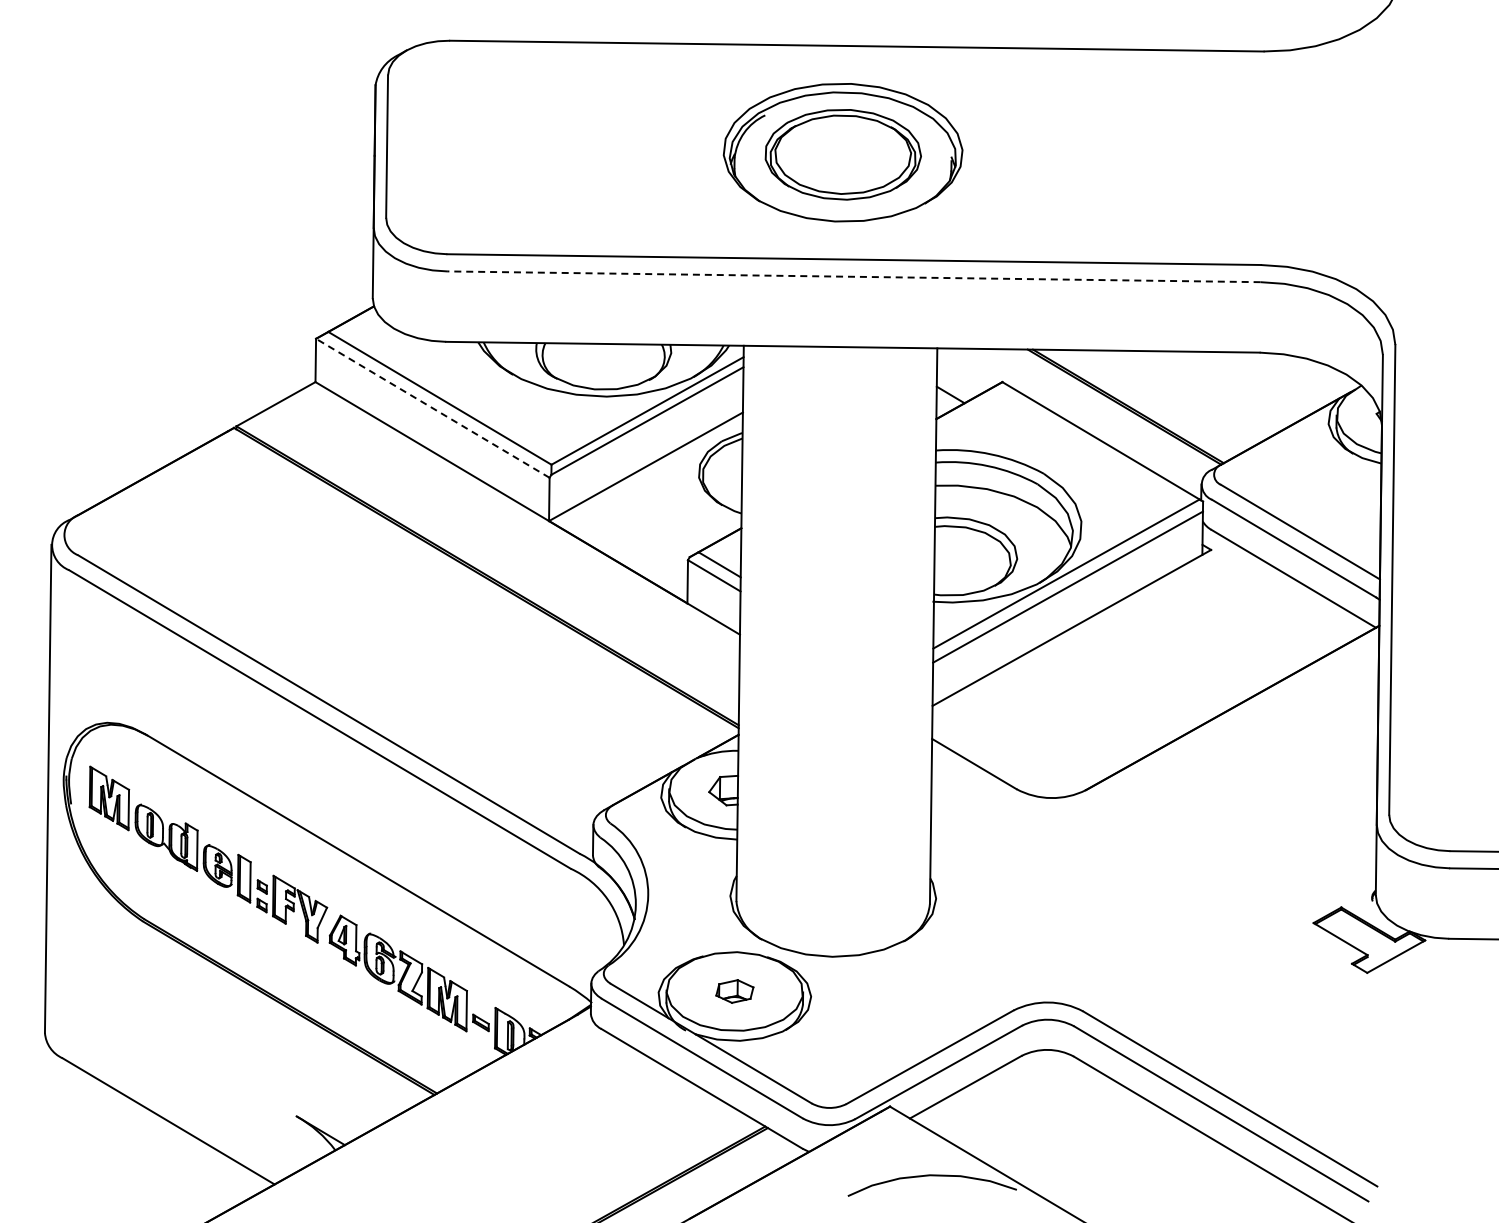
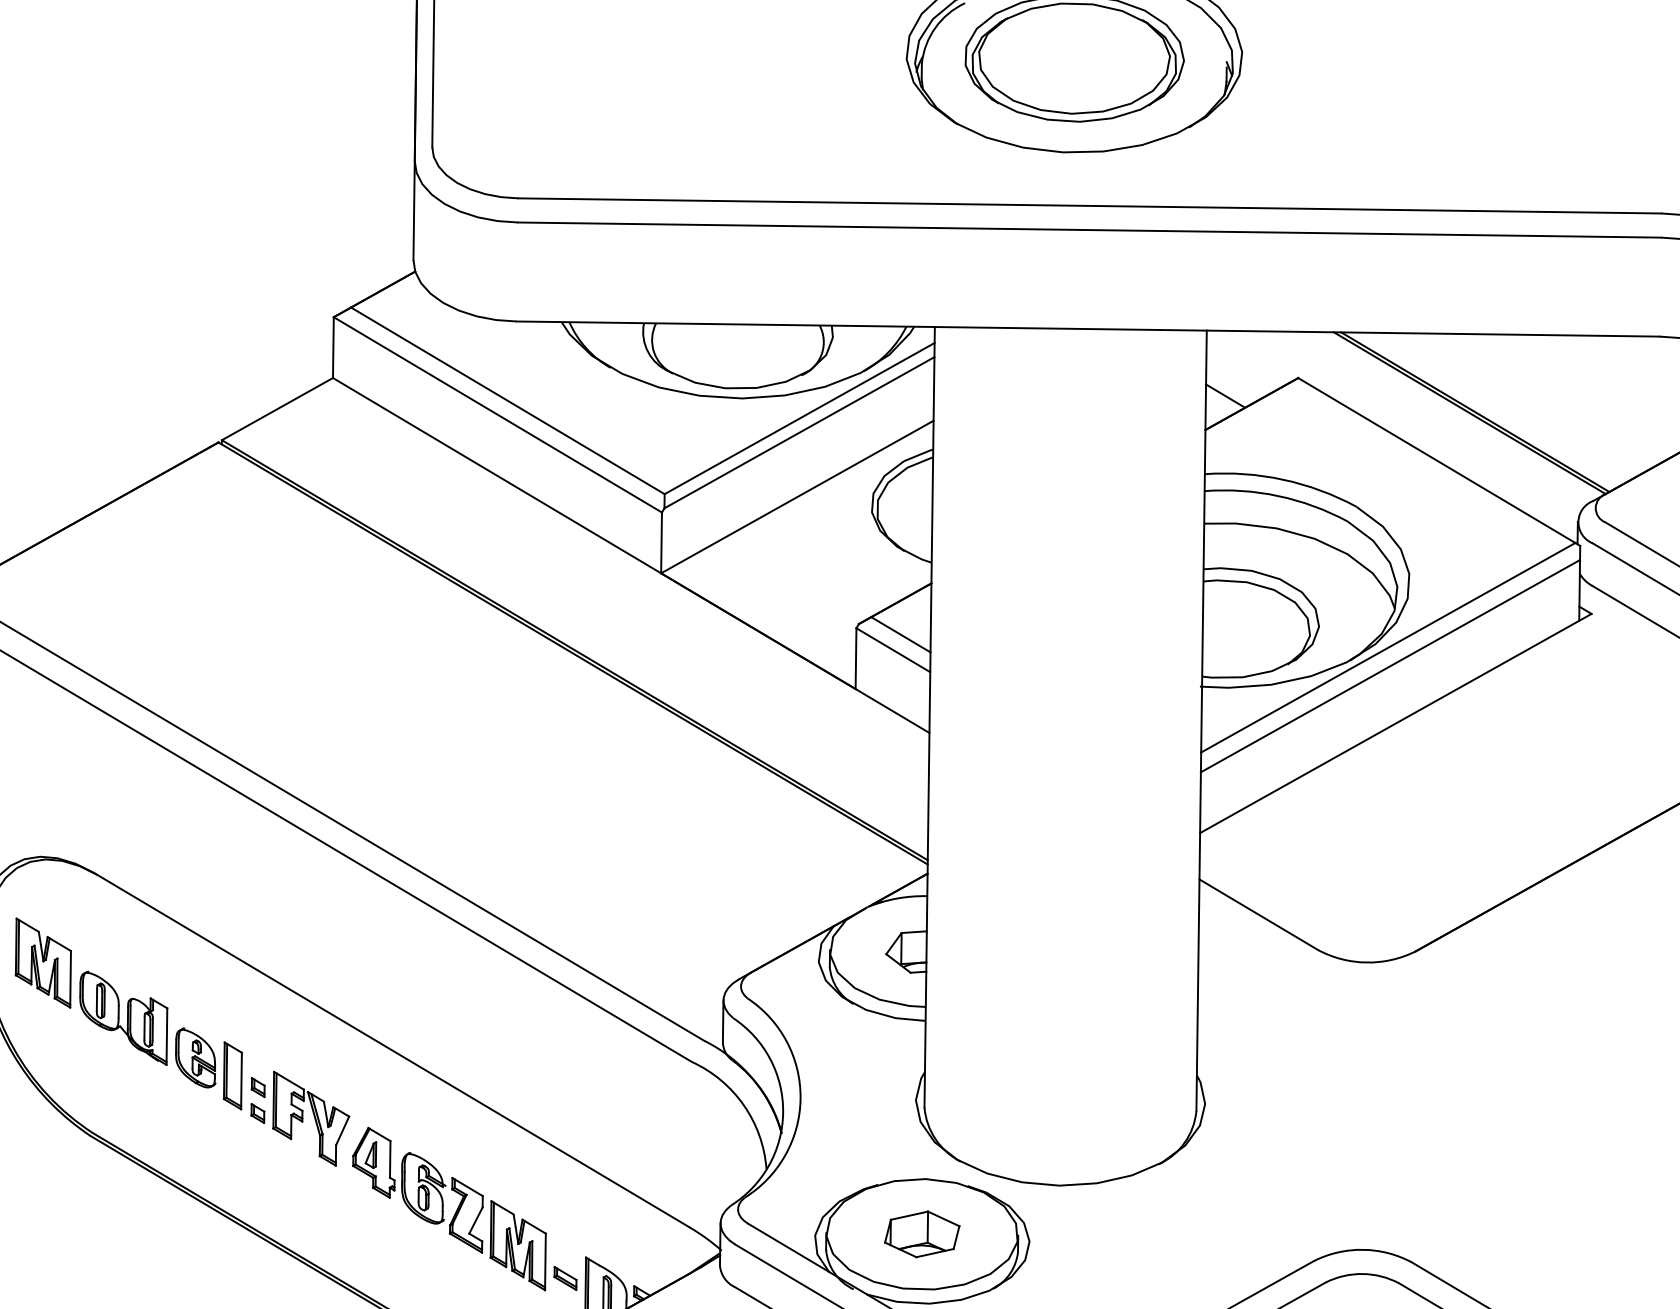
line: (853, 276) -> (1088, 229), dashed -> solid
line: (432, 408) -> (497, 415), dashed -> solid
part: (734, 991) -> (921, 1234), size x1.43

